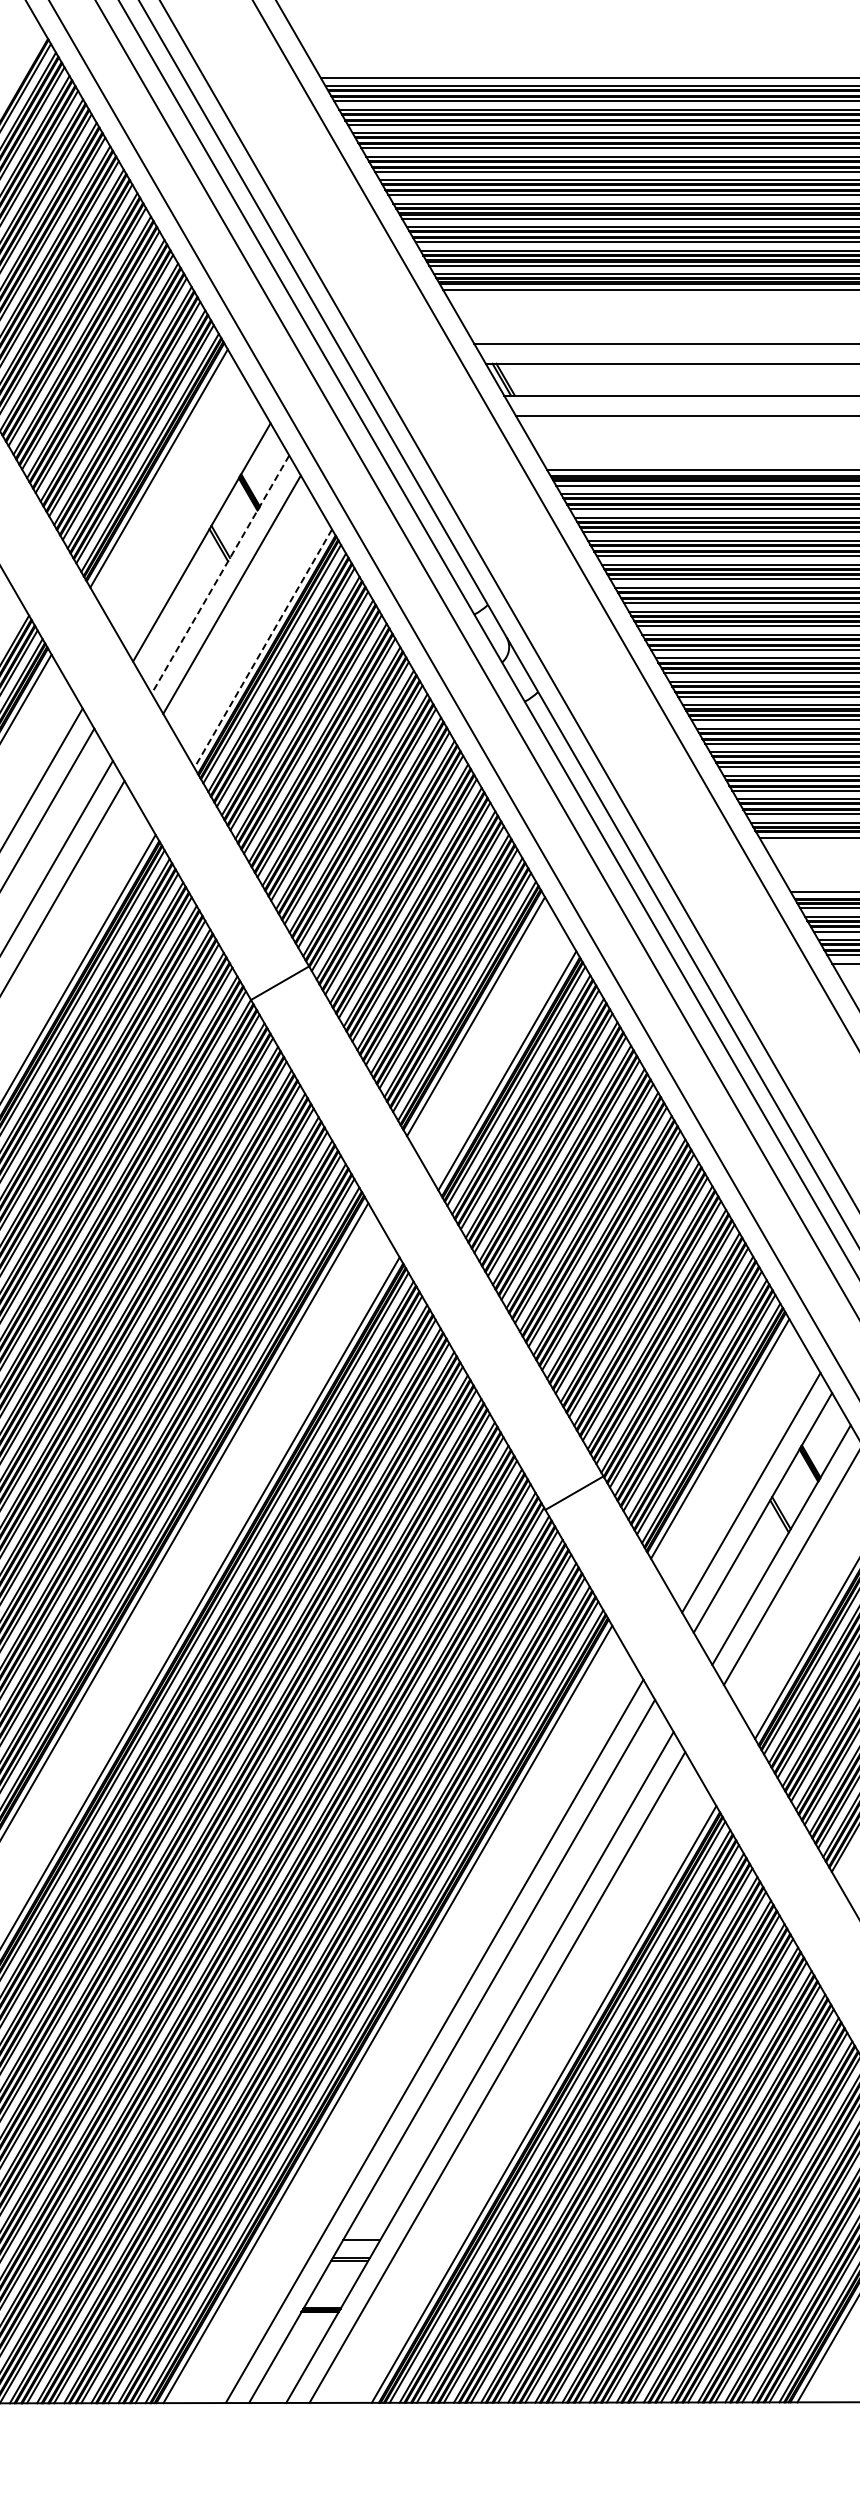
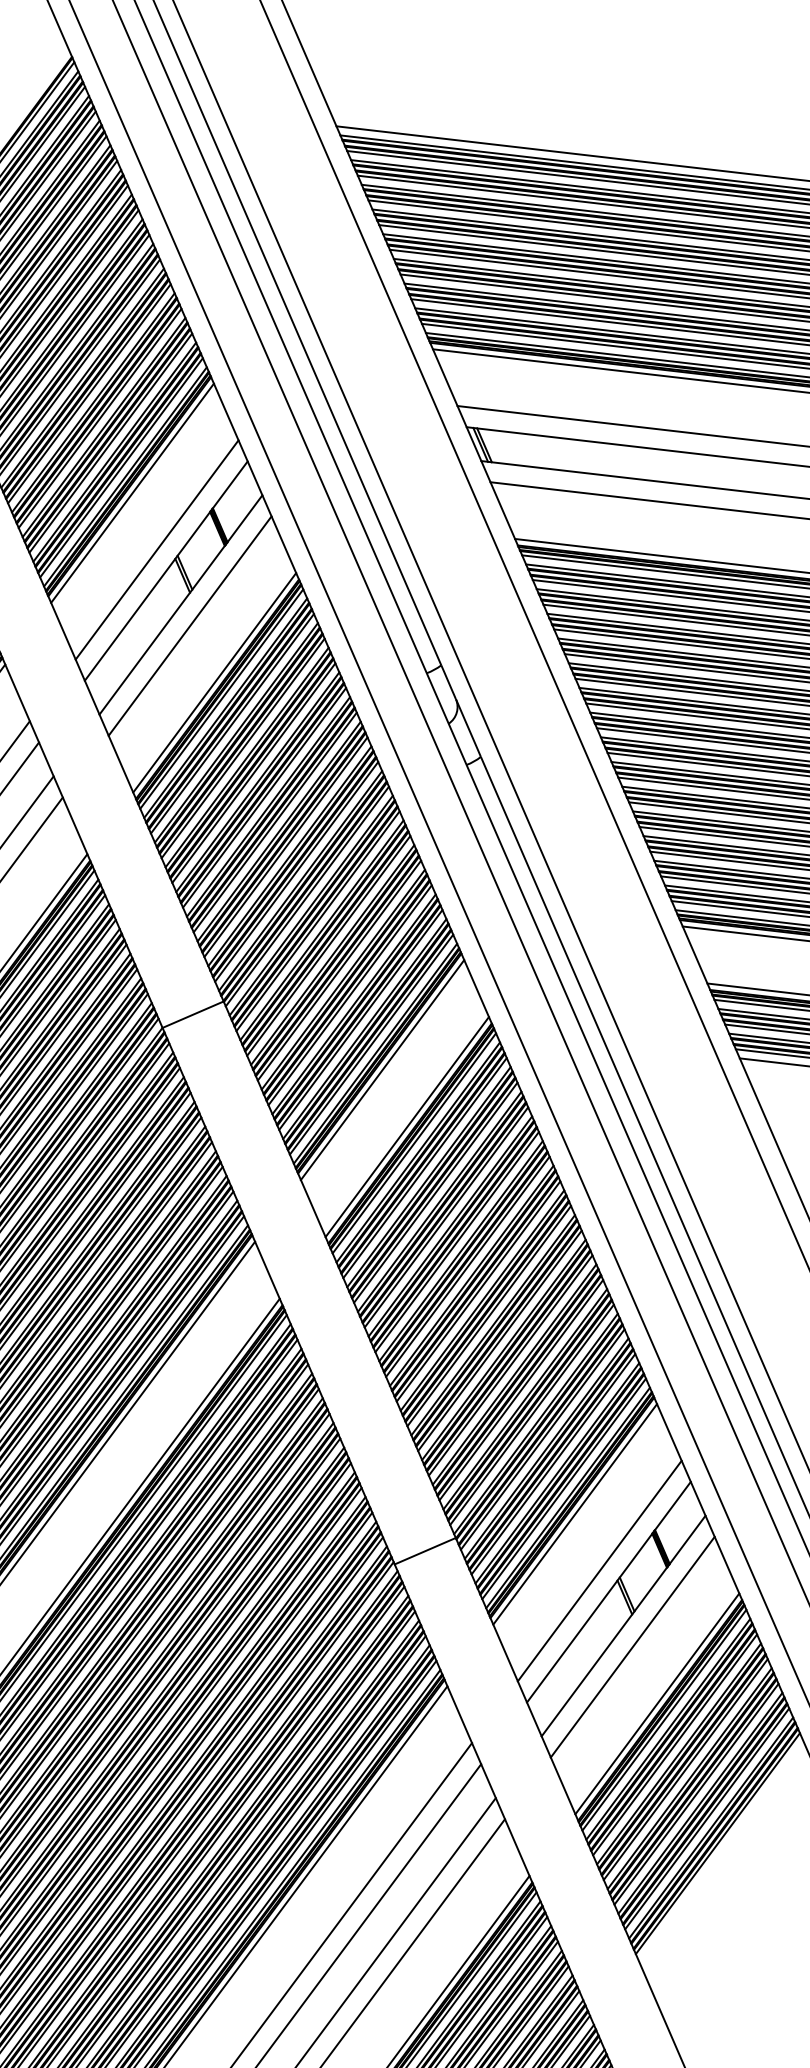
line: (190, 522) -> (157, 550), added
line: (220, 574) -> (181, 604), dashed -> solid
line: (263, 648) -> (214, 682), dashed -> solid

